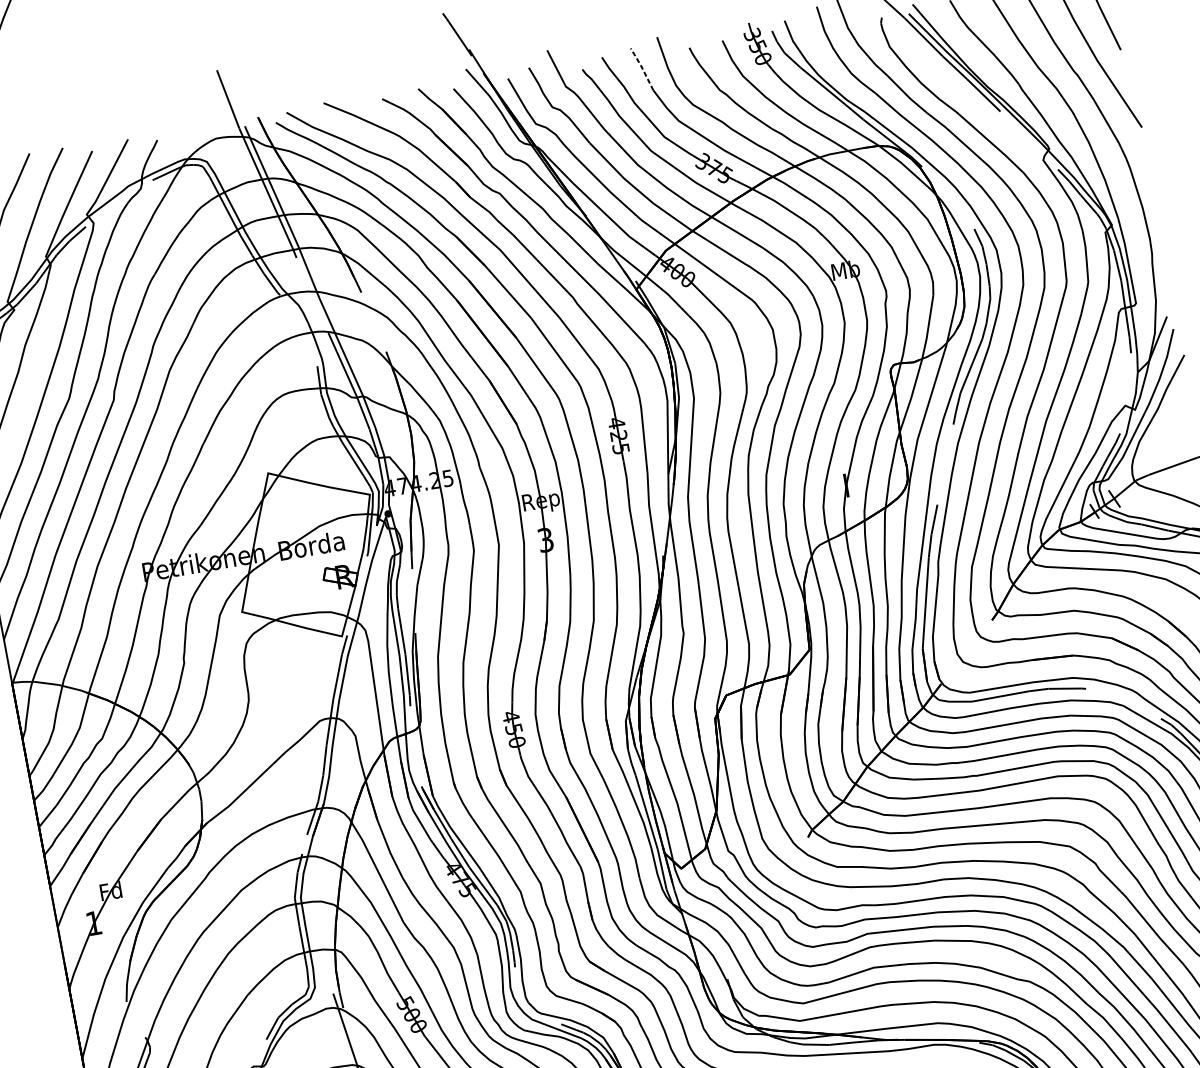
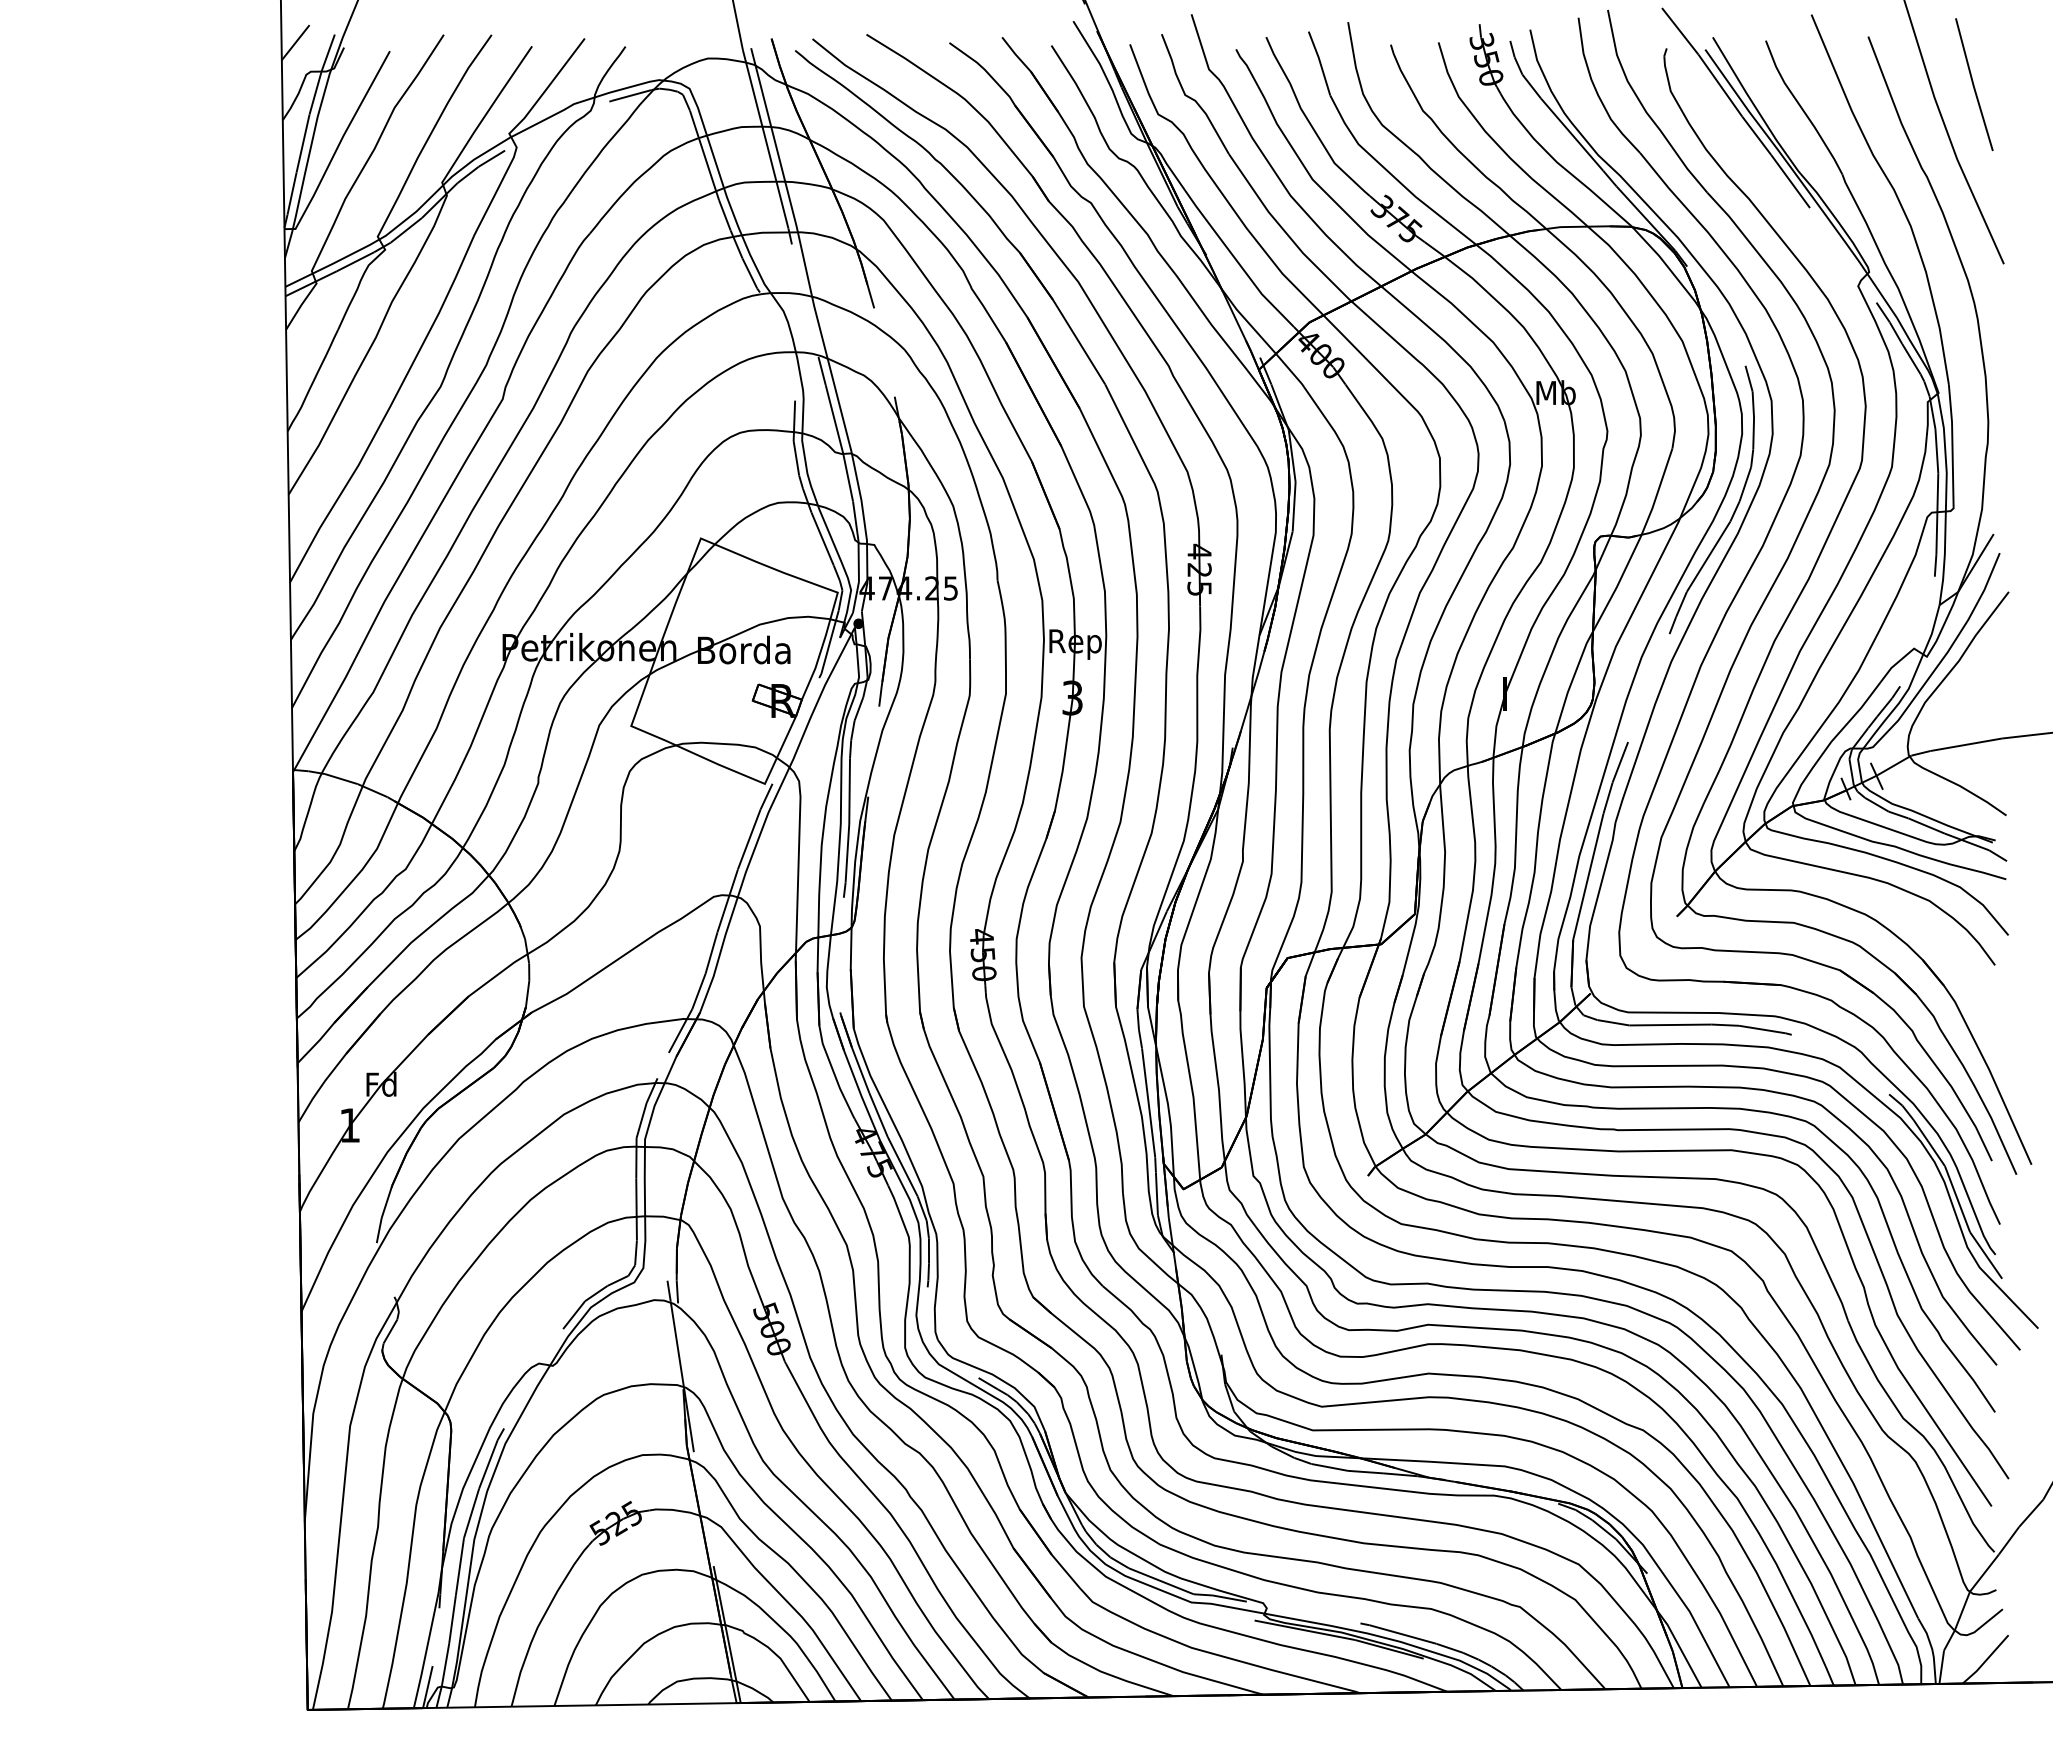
line: (642, 68) -> (1320, 62), dashed -> solid

